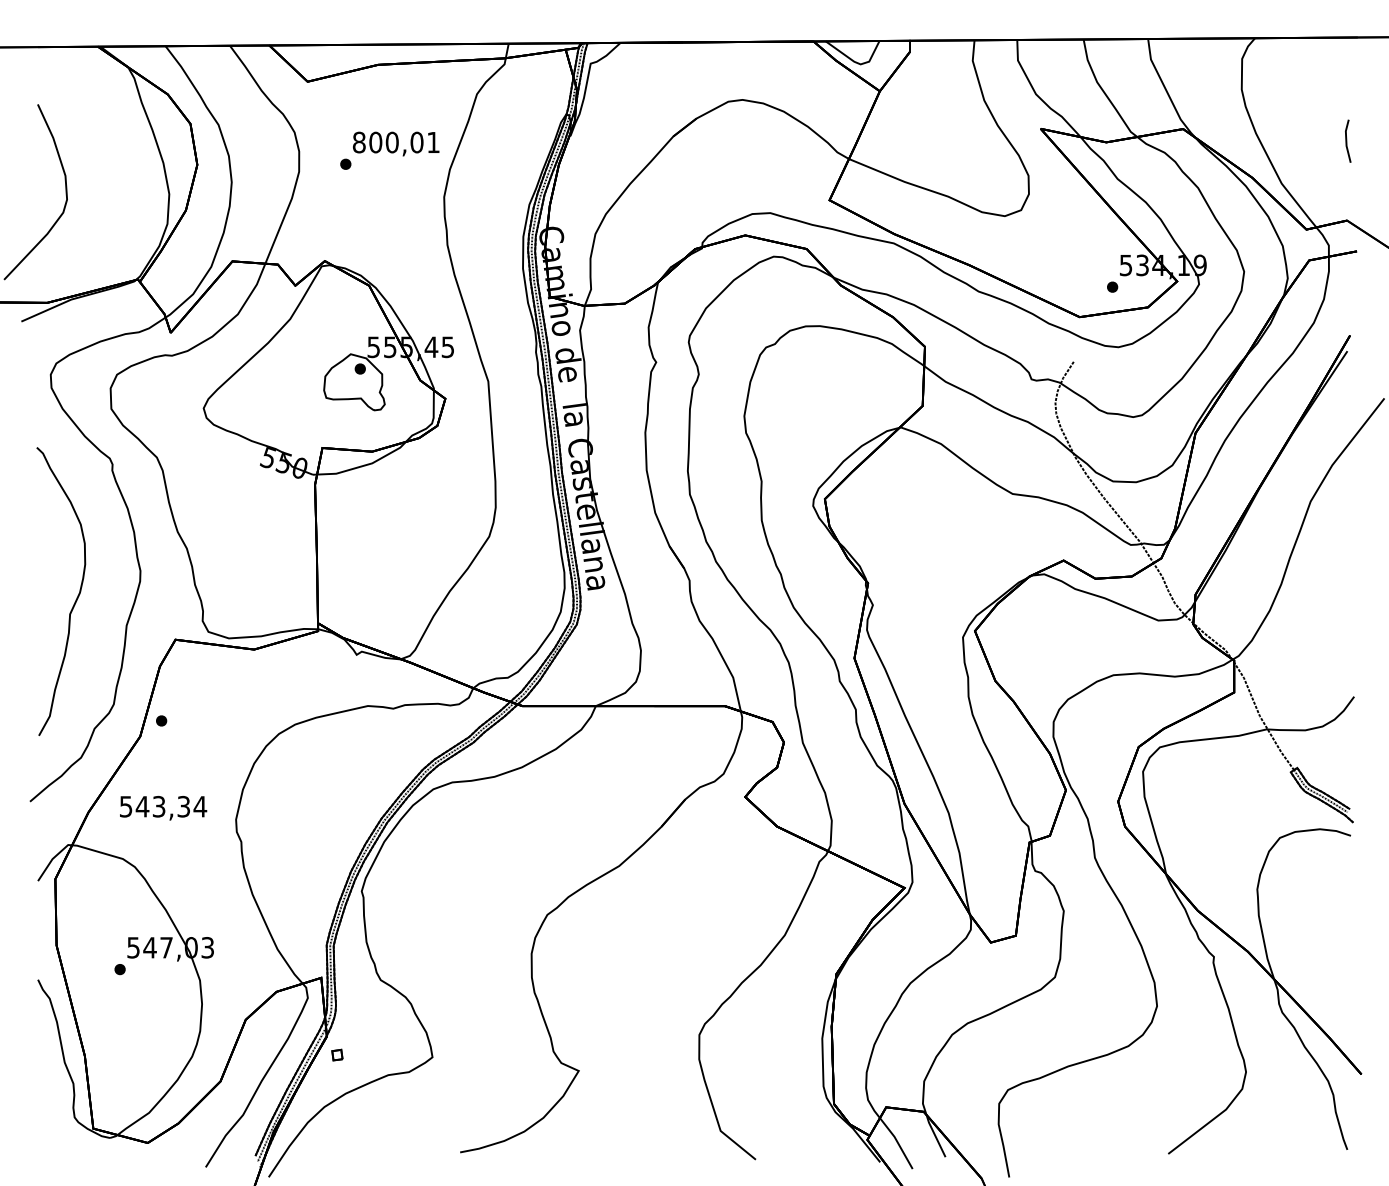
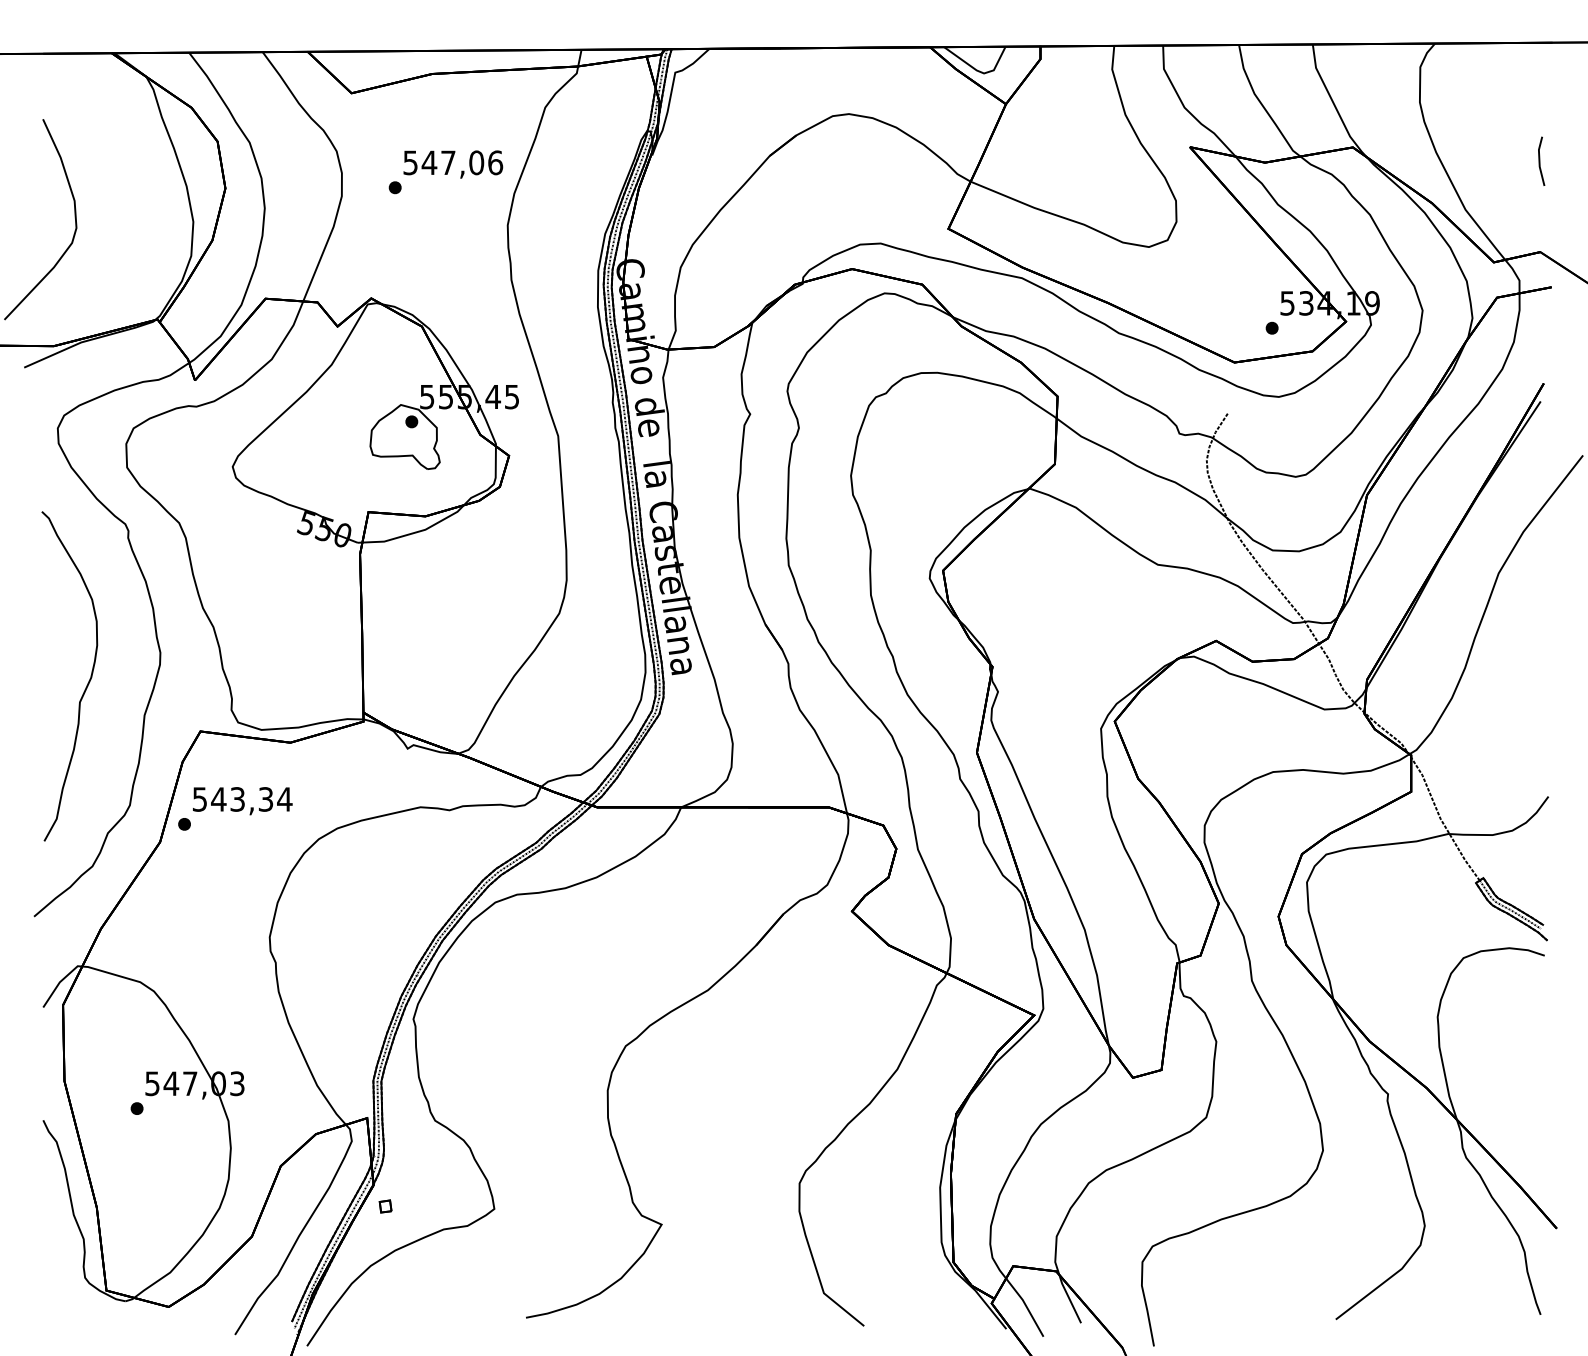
text: (396, 142) -> (453, 162), 800,01 -> 547,06
text: (163, 808) -> (242, 801), moved

